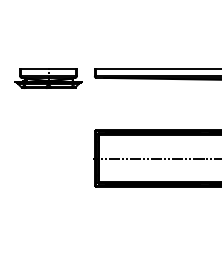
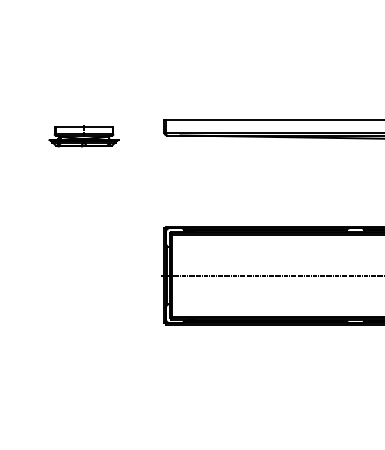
part: (48, 78) -> (83, 136), size x0.6

